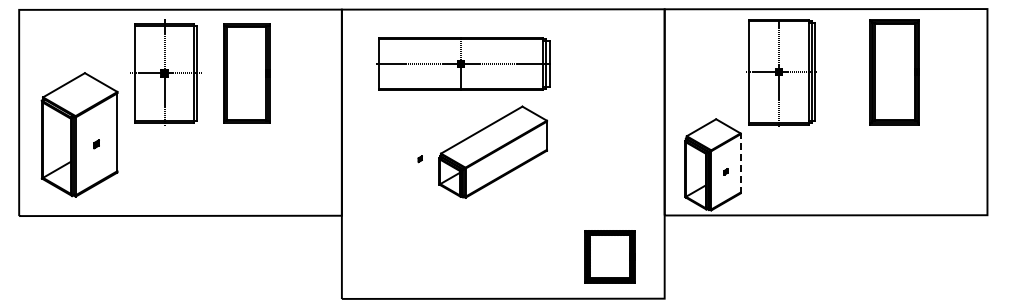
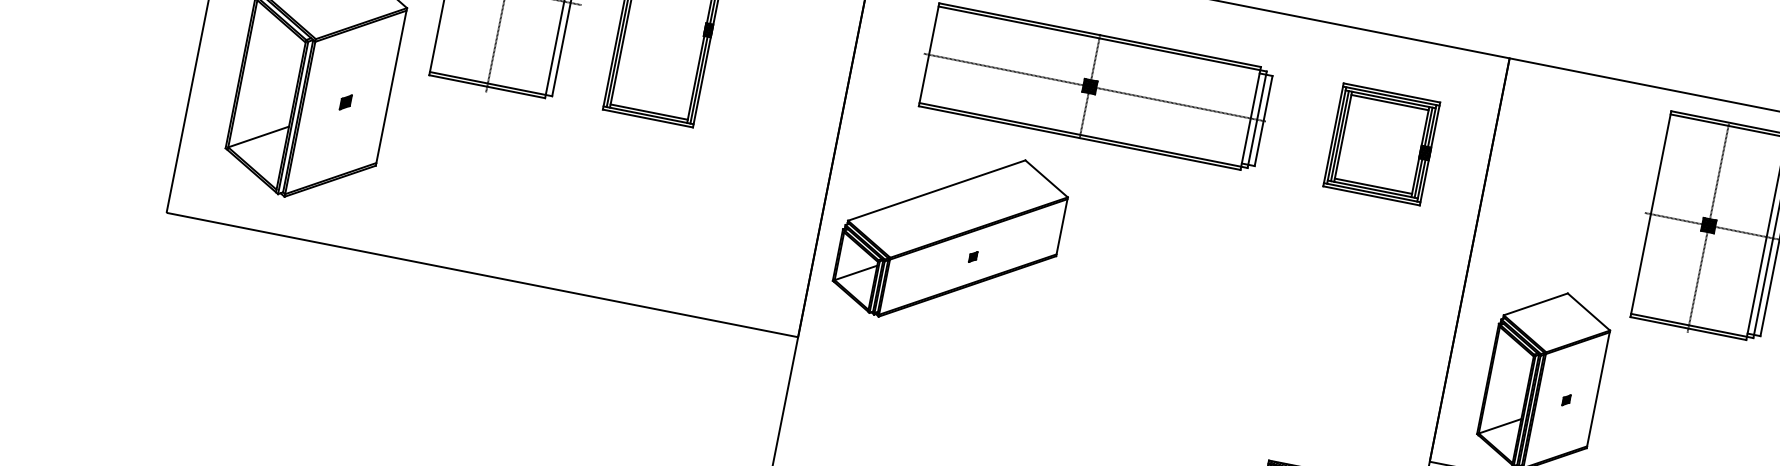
part: (609, 63) -> (1380, 143), added
part: (492, 151) -> (949, 236), moved
line: (740, 162) -> (1598, 387), dashed -> solid

